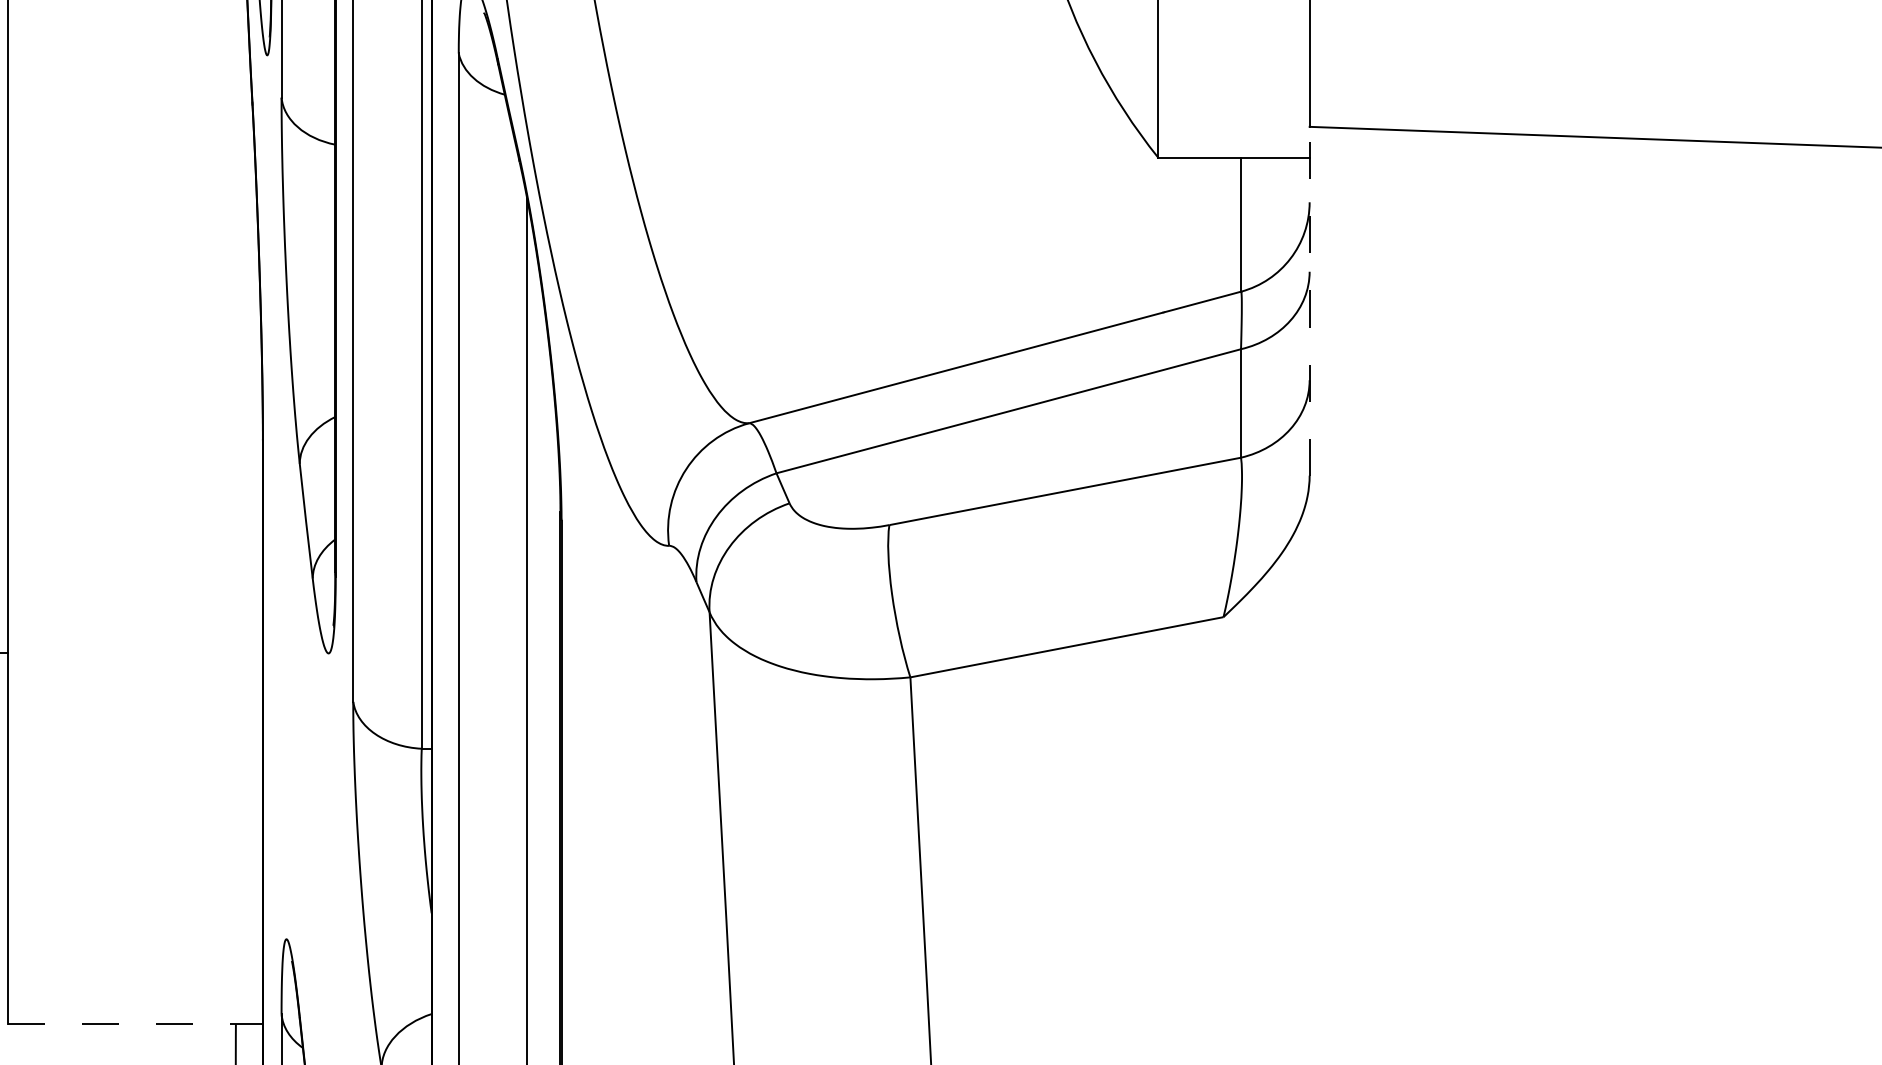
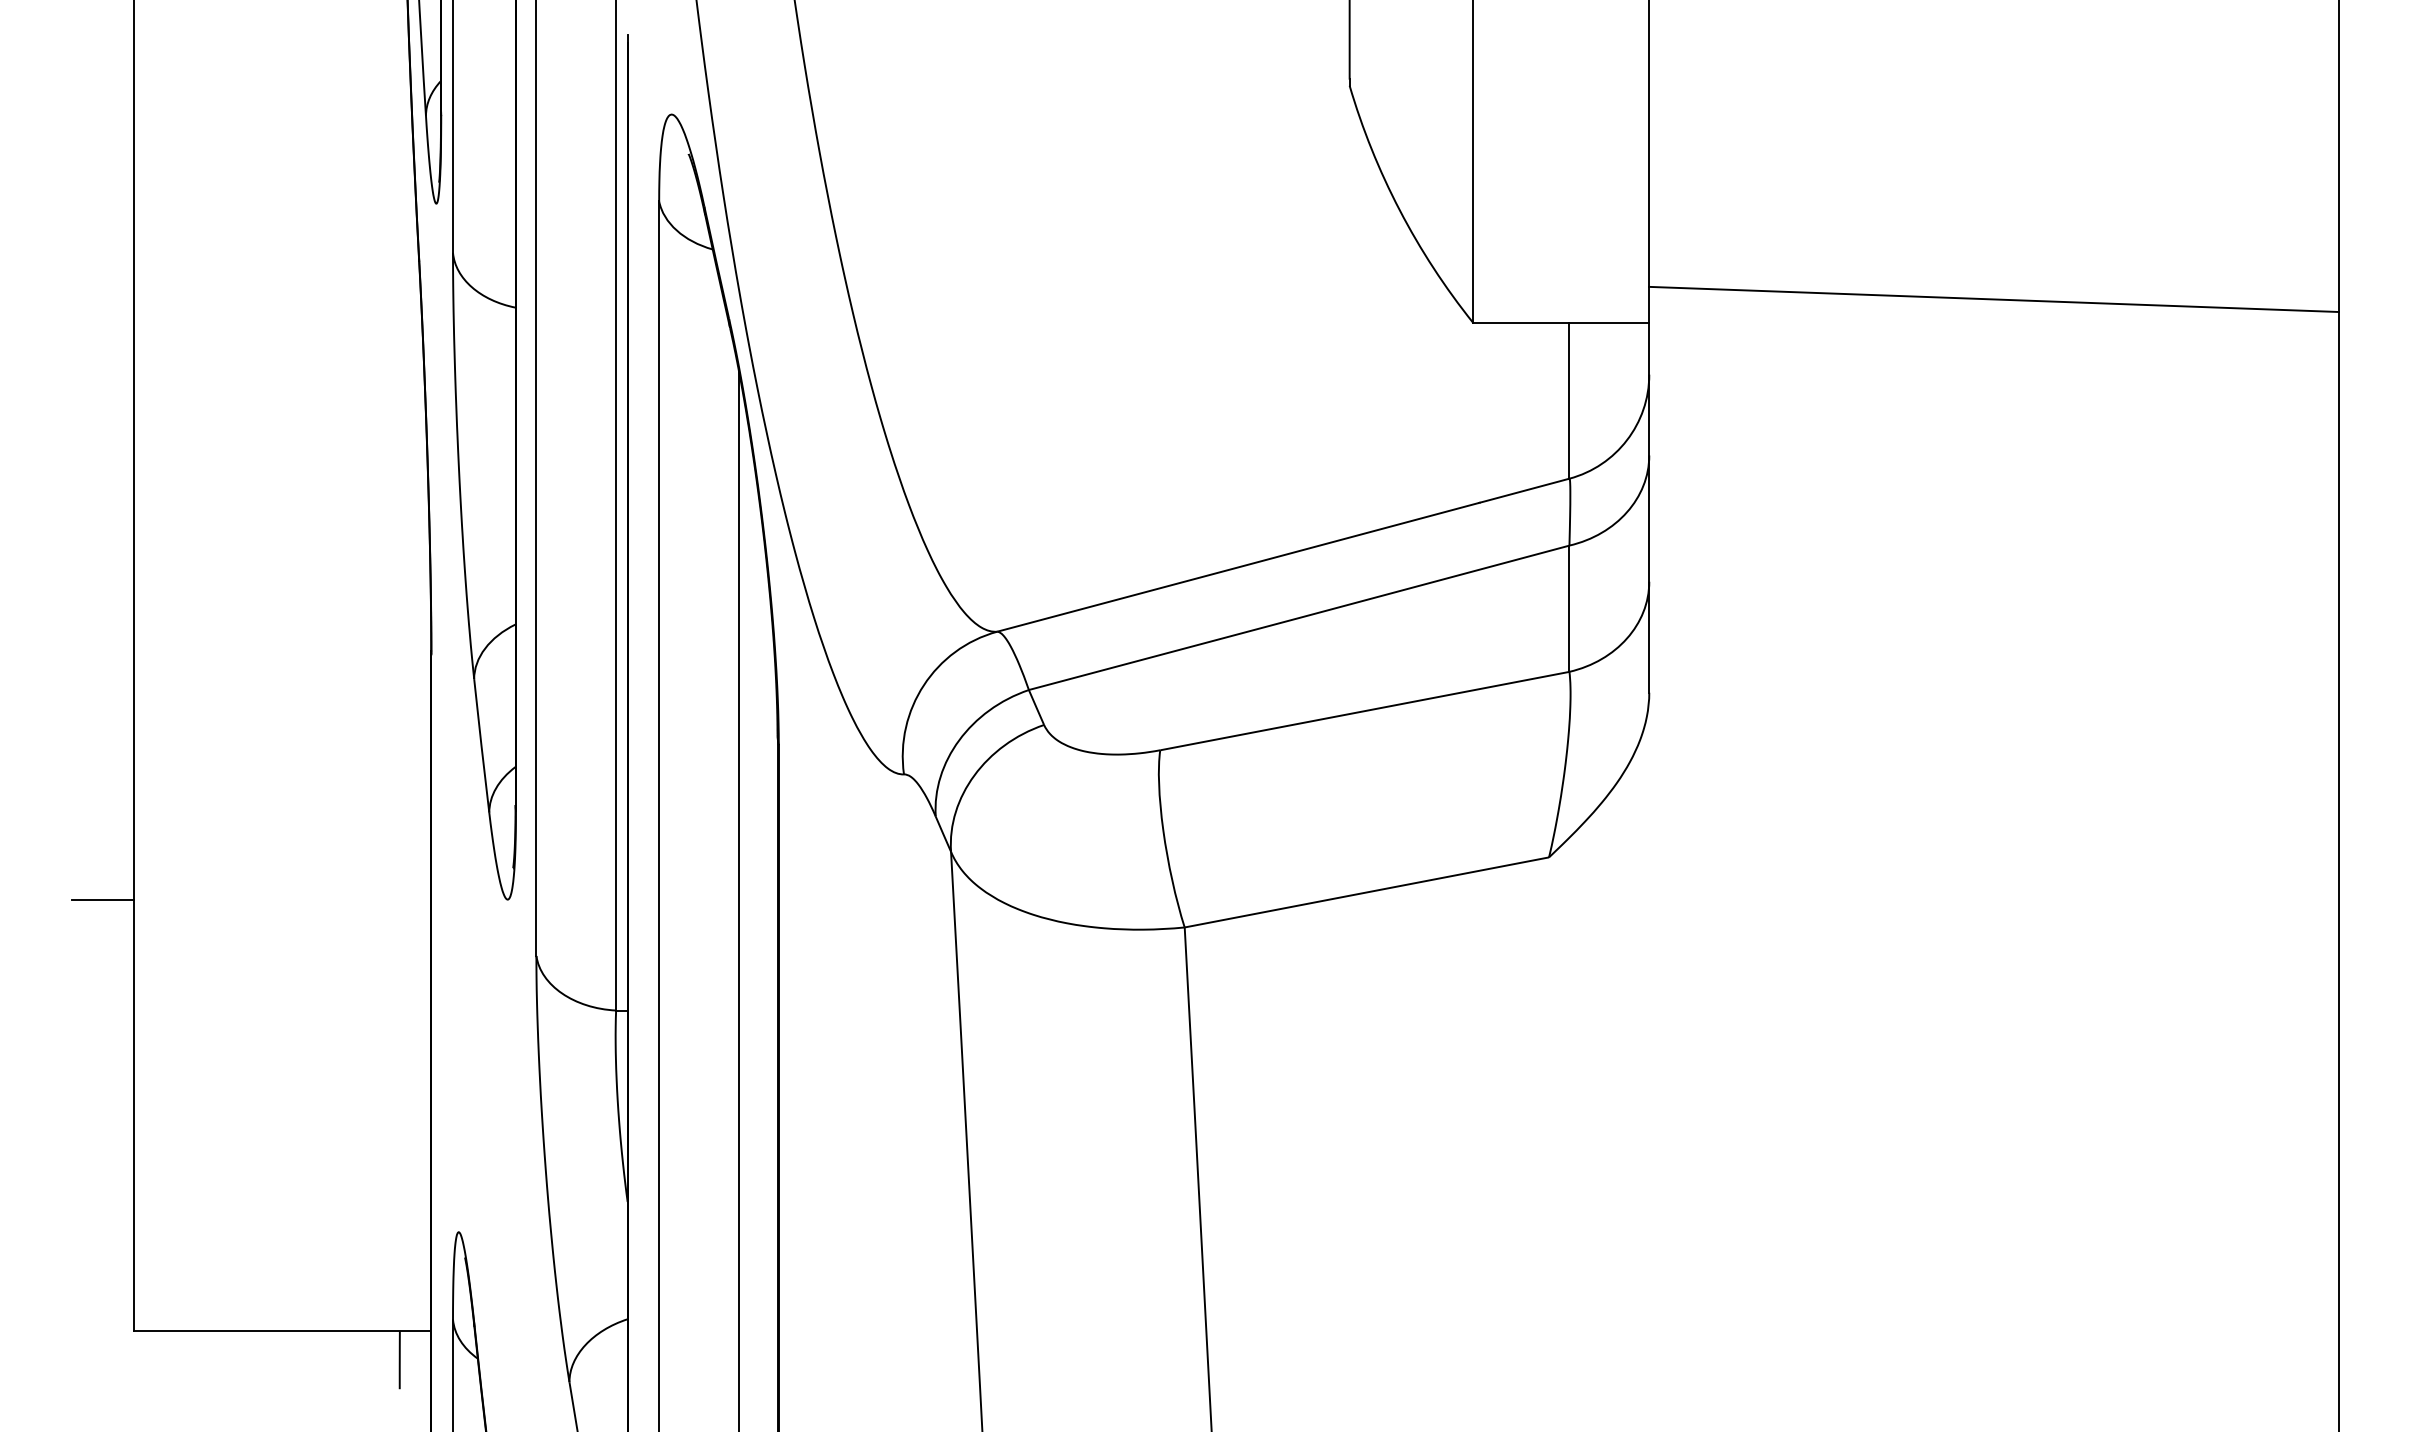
line: (1309, 300) -> (1649, 489), dashed -> solid
line: (135, 1023) -> (283, 1330), dashed -> solid

